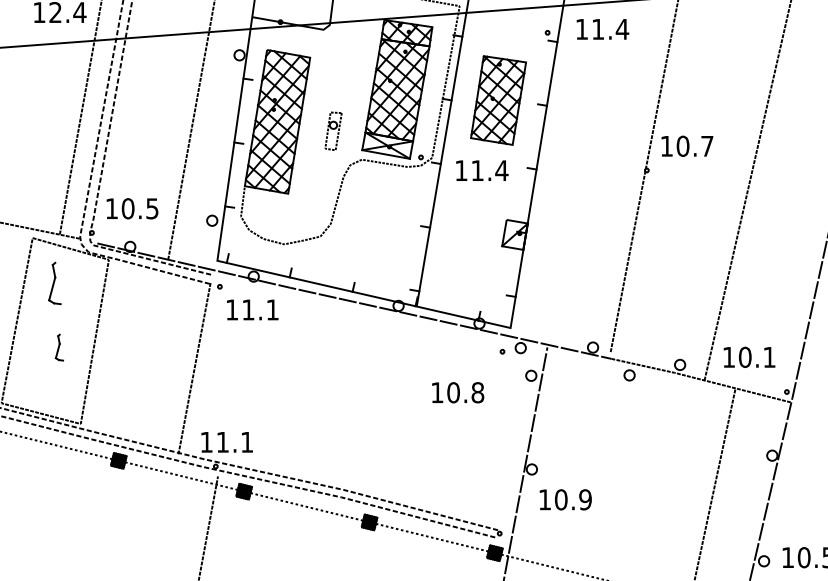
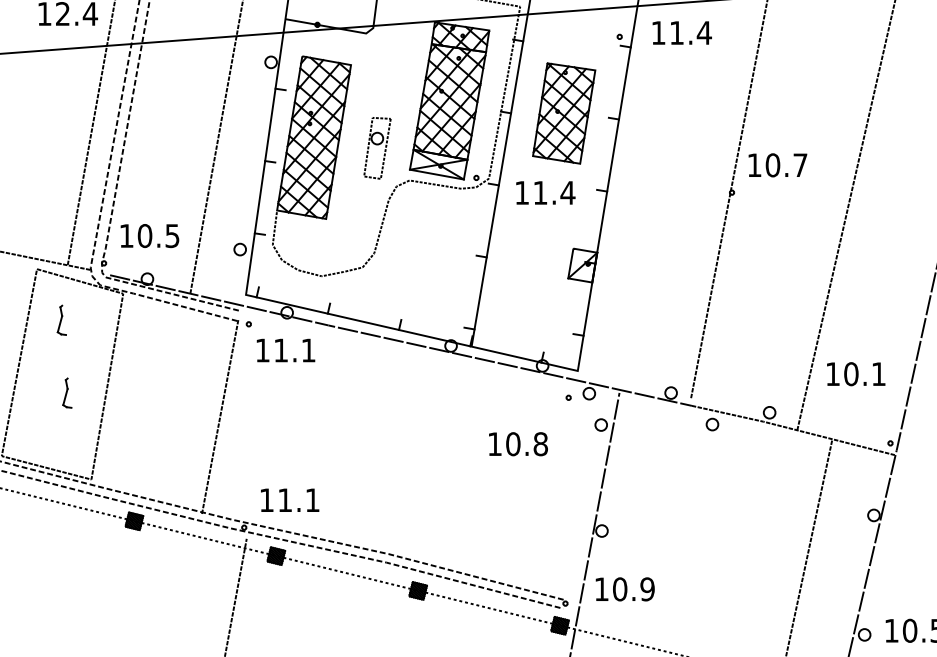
part: (333, 131) -> (377, 148), size x1.43
part: (54, 282) -> (61, 319), size x0.62
text: (749, 357) -> (856, 374), moved
text: (227, 441) -> (290, 499), moved
text: (565, 499) -> (624, 589), moved

